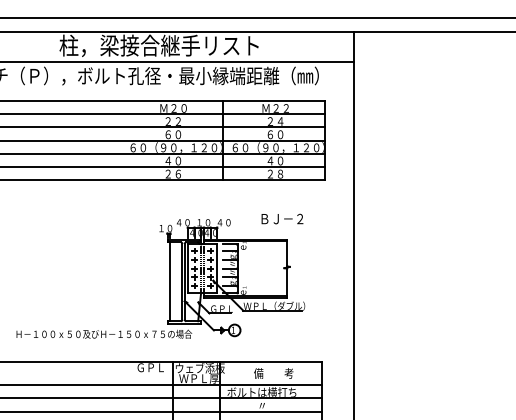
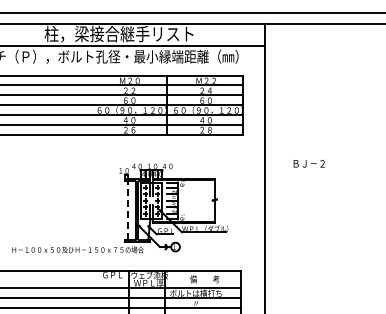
text: (281, 218) -> (308, 163), moved
line: (170, 281) -> (127, 210), solid -> dashed

